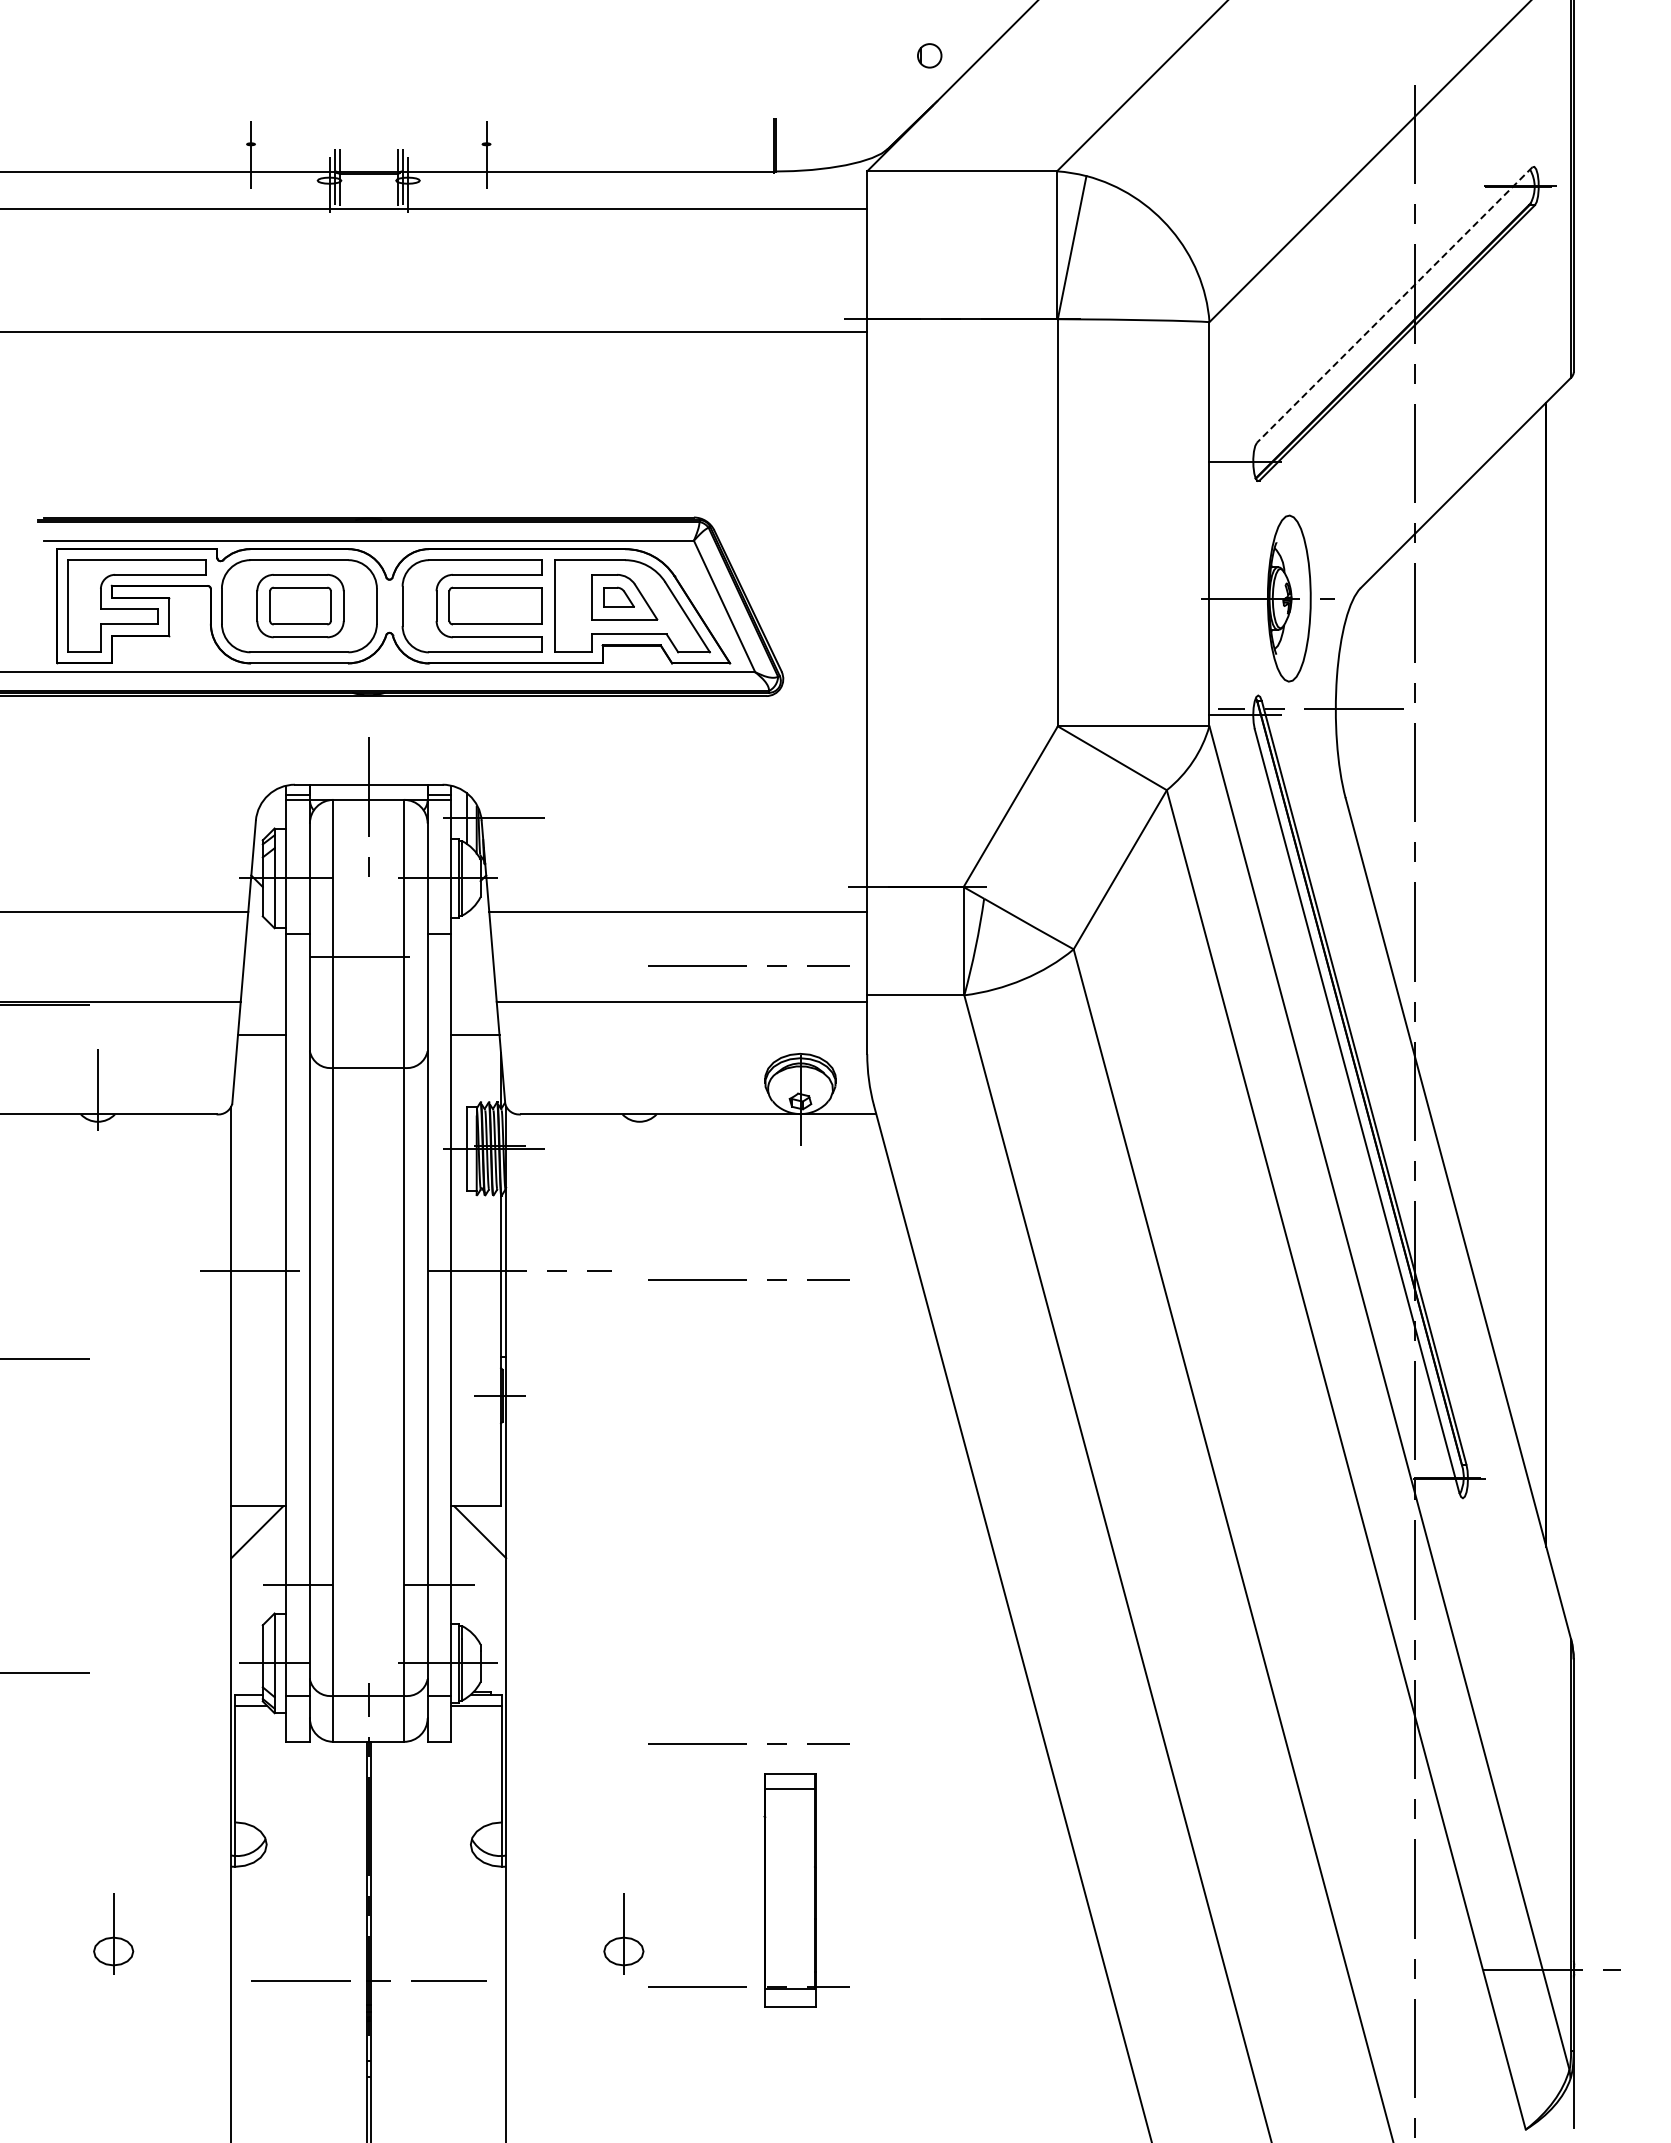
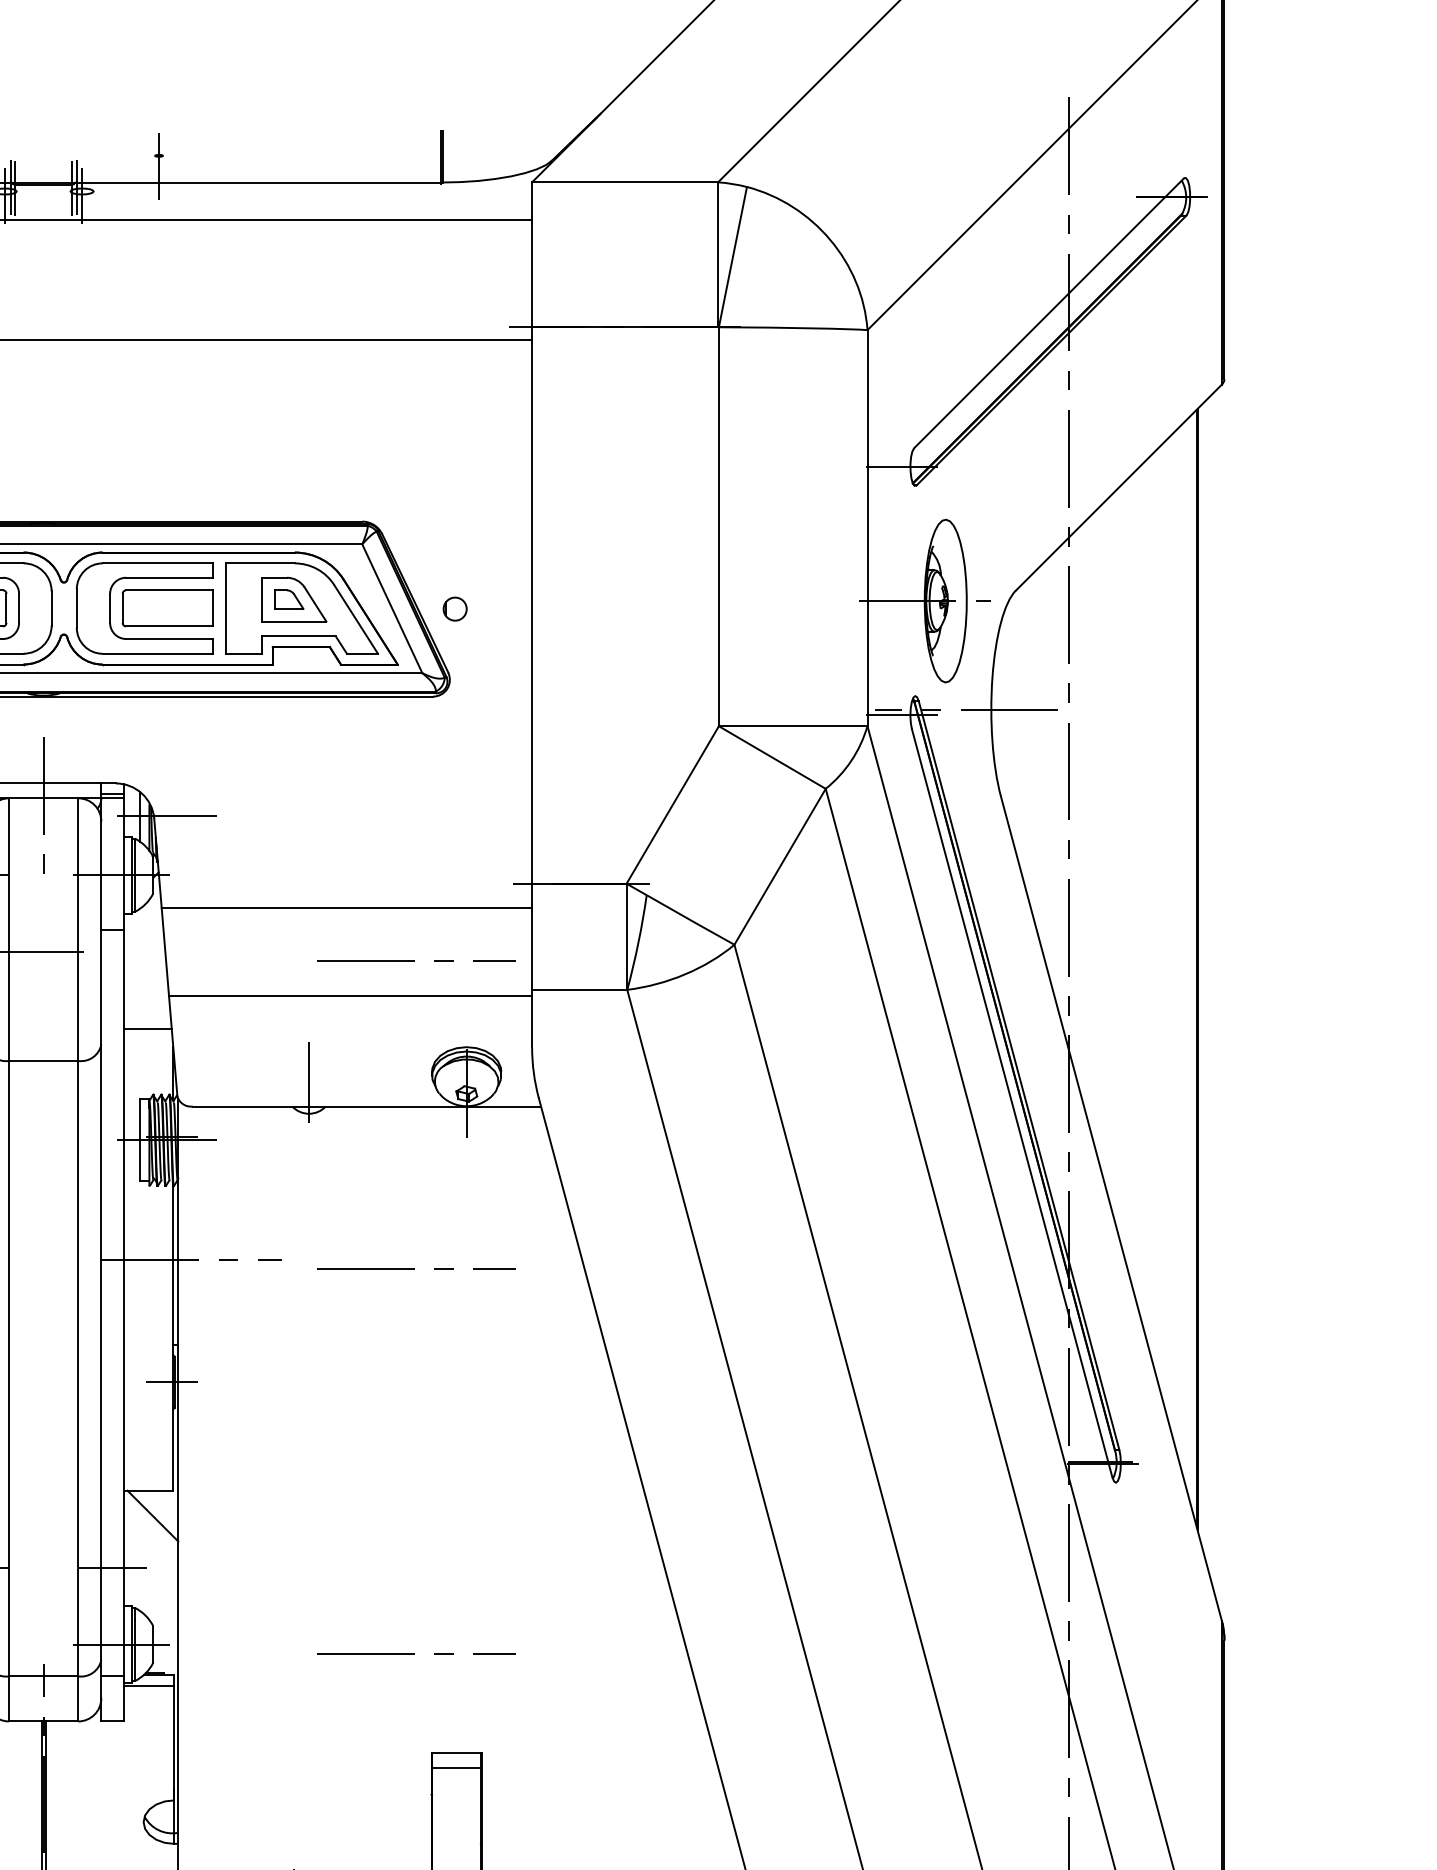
part: (929, 55) -> (454, 608), moved
line: (1394, 304) -> (1048, 312), dashed -> solid
line: (639, 1089) -> (308, 1082), added
line: (746, 1743) -> (413, 1653), moved

